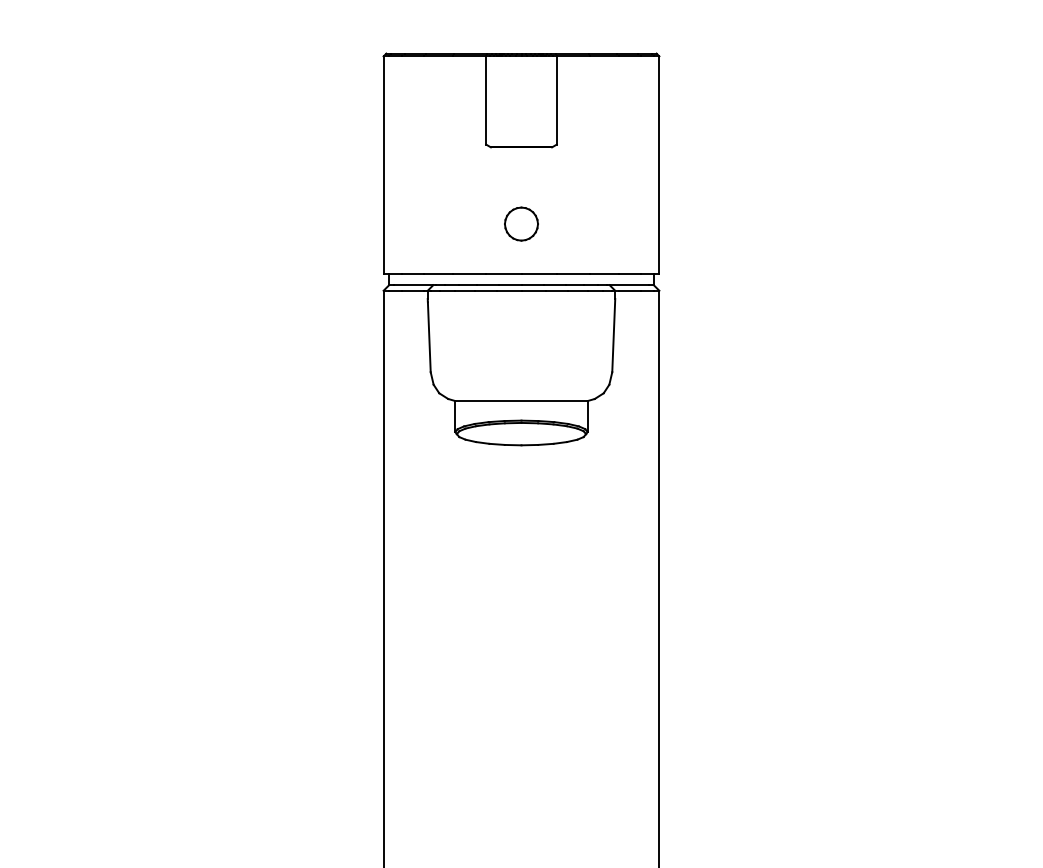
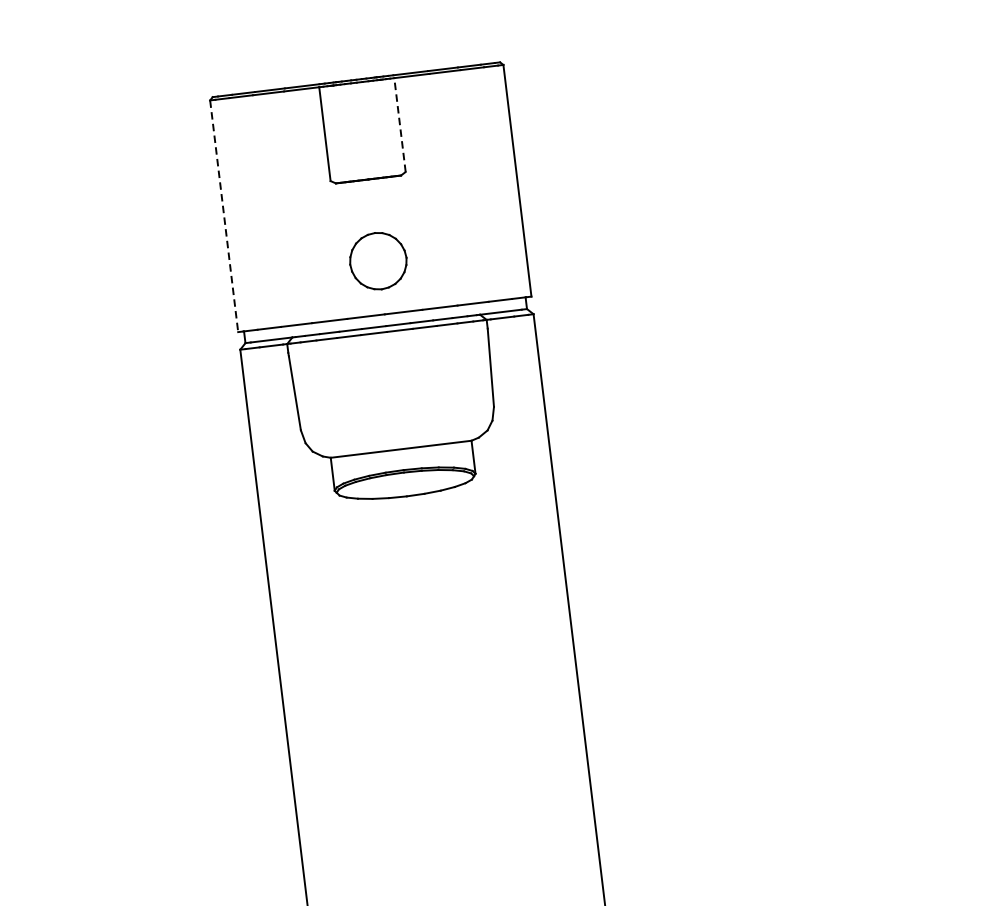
line: (556, 100) -> (399, 125), solid -> dashed
line: (383, 165) -> (224, 216), solid -> dashed
part: (521, 223) -> (378, 260), size x1.6

